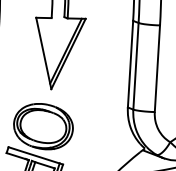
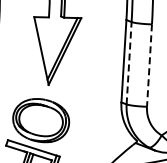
line: (136, 65) -> (129, 62), solid -> dashed
line: (157, 69) -> (149, 66), solid -> dashed

